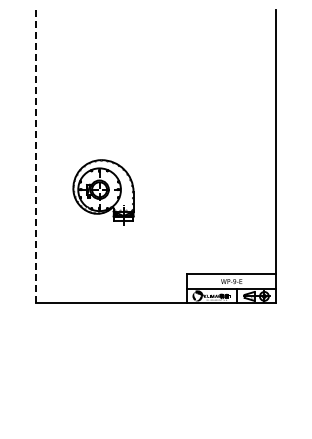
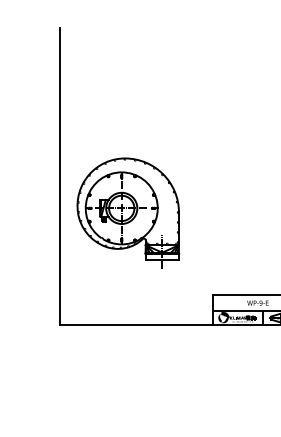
line: (35, 156) -> (59, 176), dashed -> solid
part: (103, 192) -> (128, 212), size x1.67

